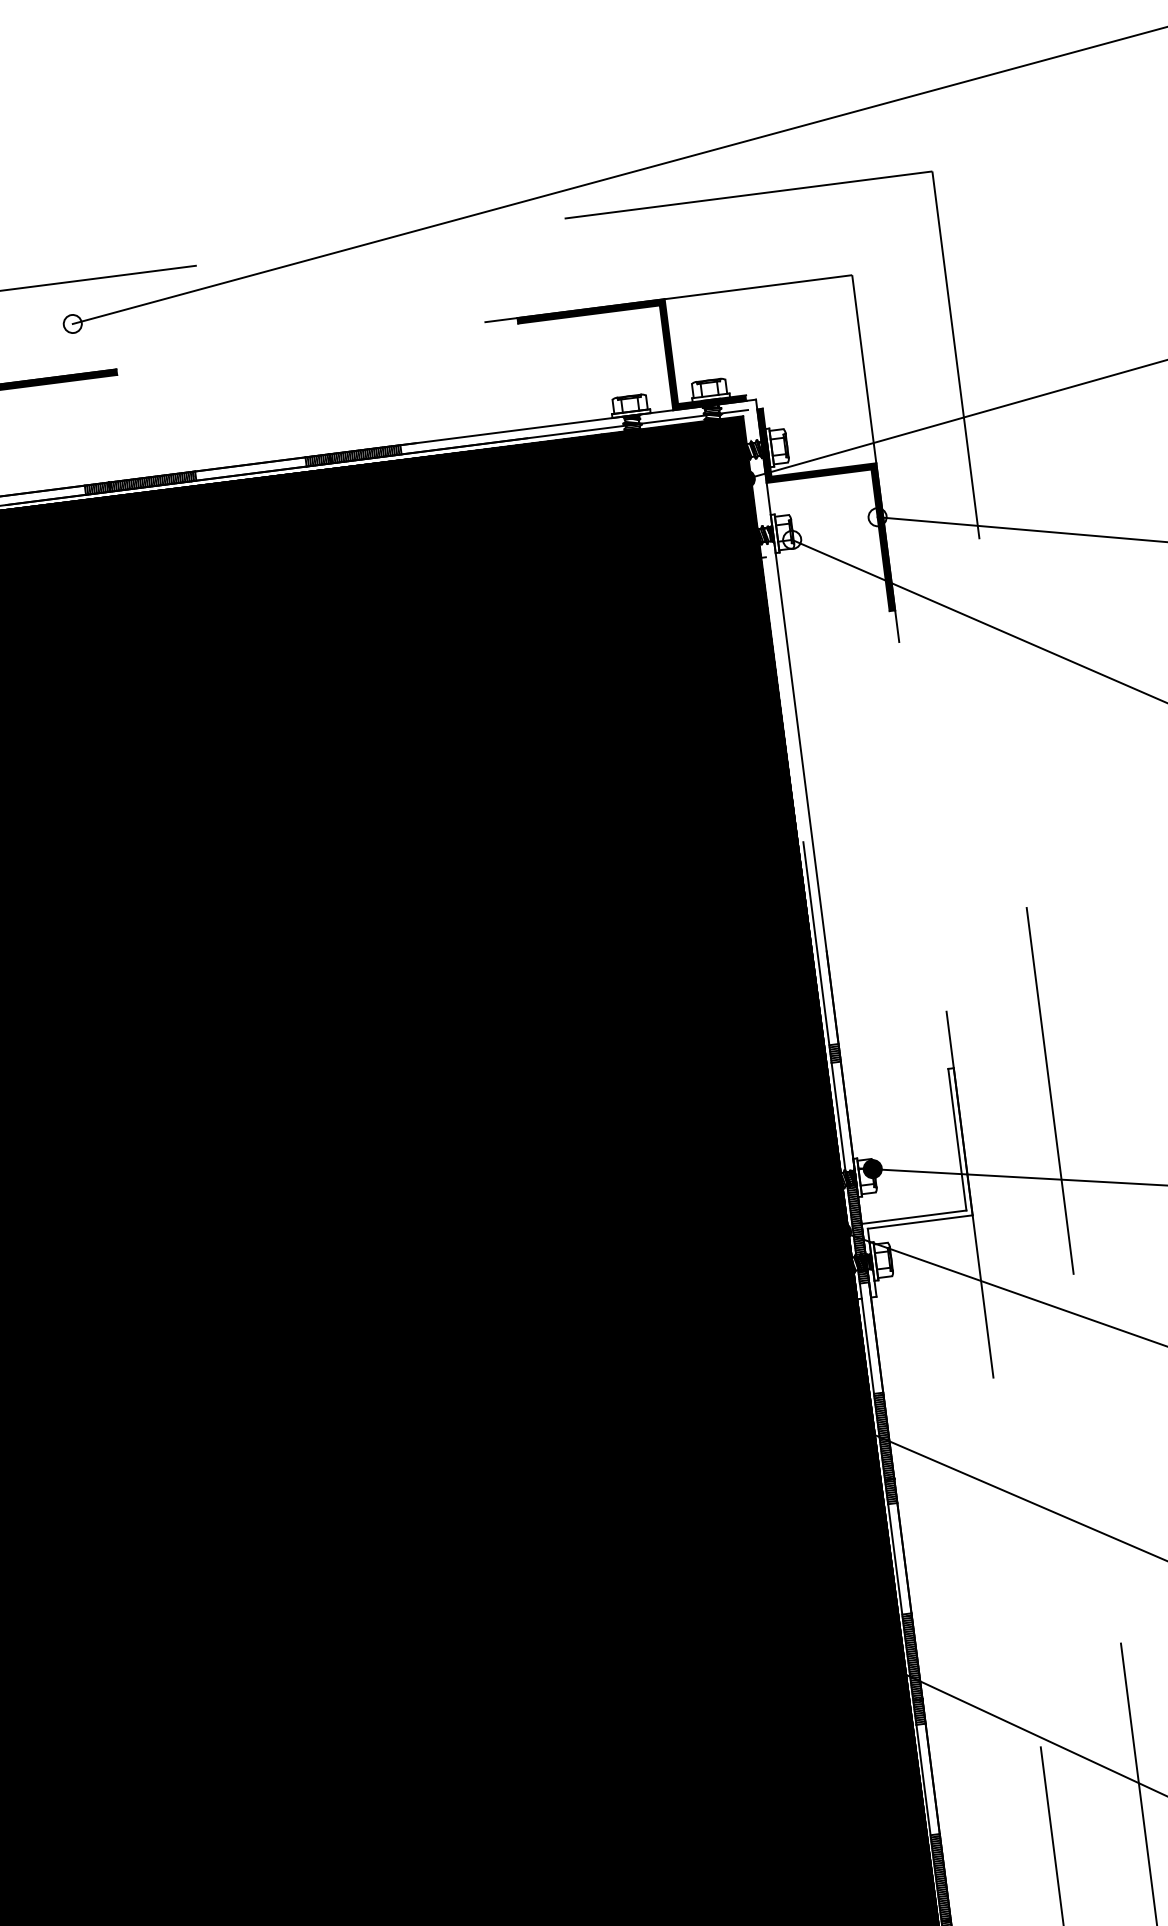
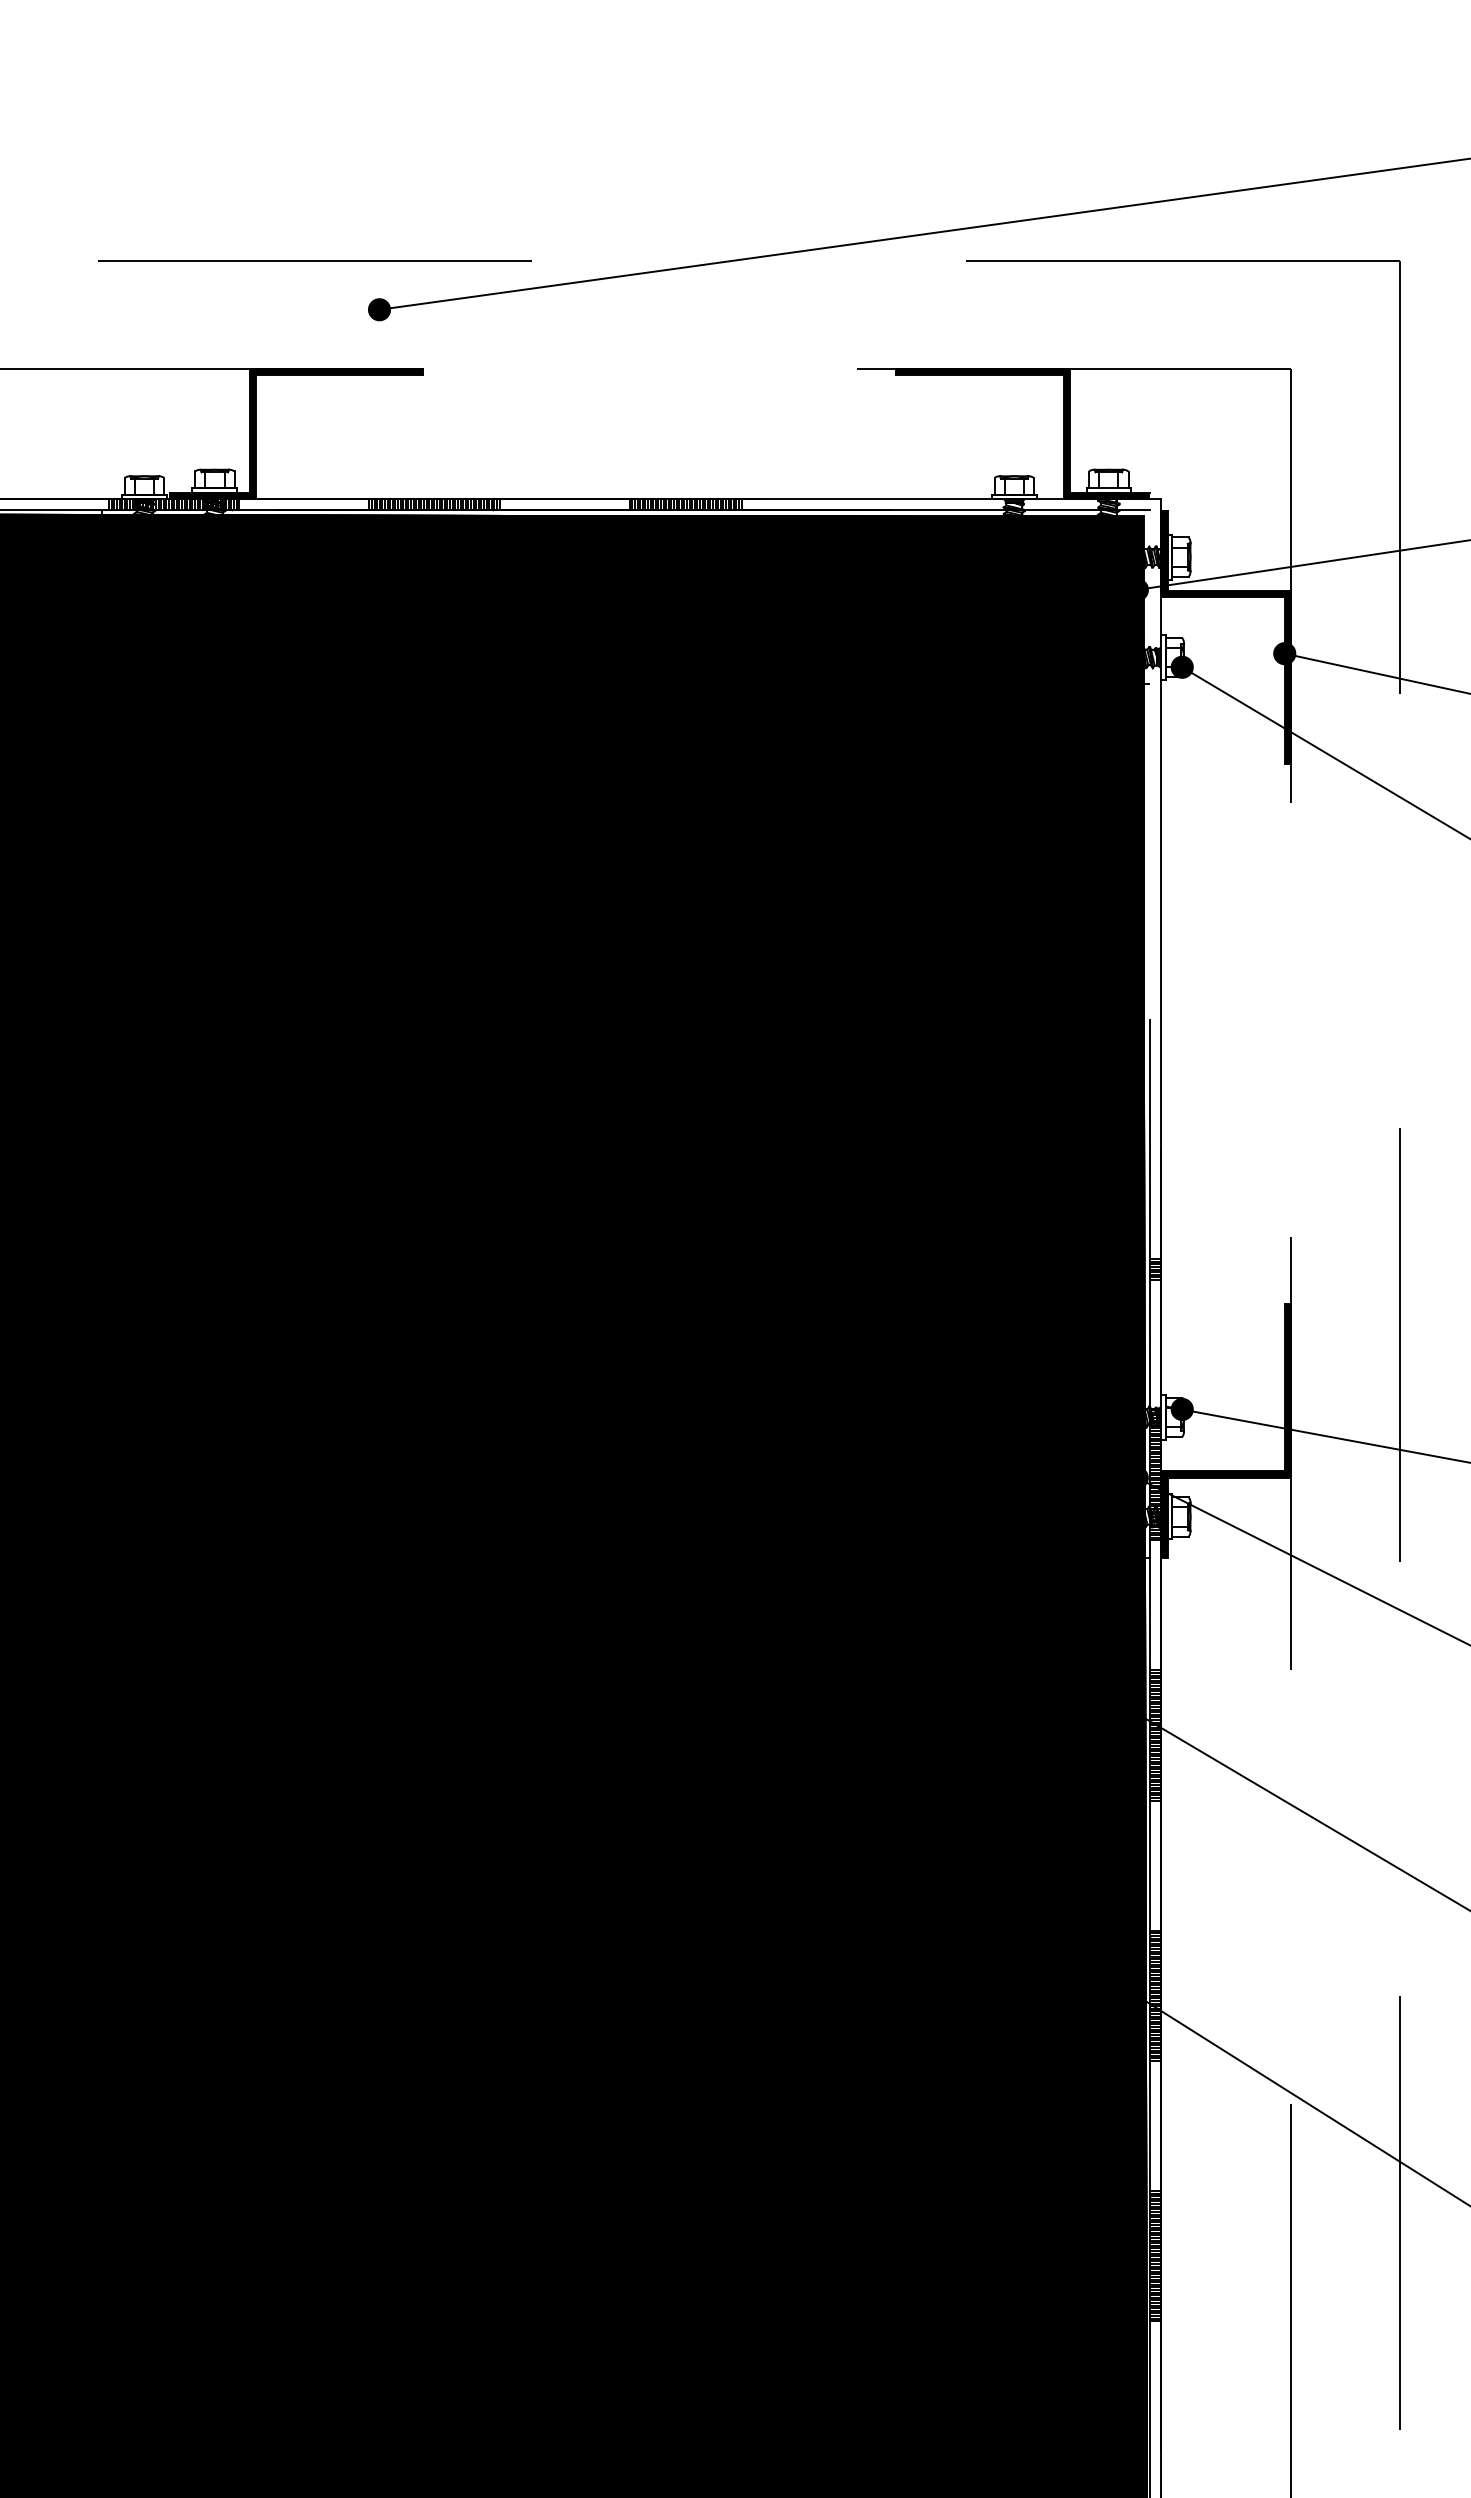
fill: (72, 323) -> (379, 309), added
fill: (877, 517) -> (1284, 653), added
fill: (791, 539) -> (1181, 666), added
fill: (912, 1182) -> (1226, 1431), added

